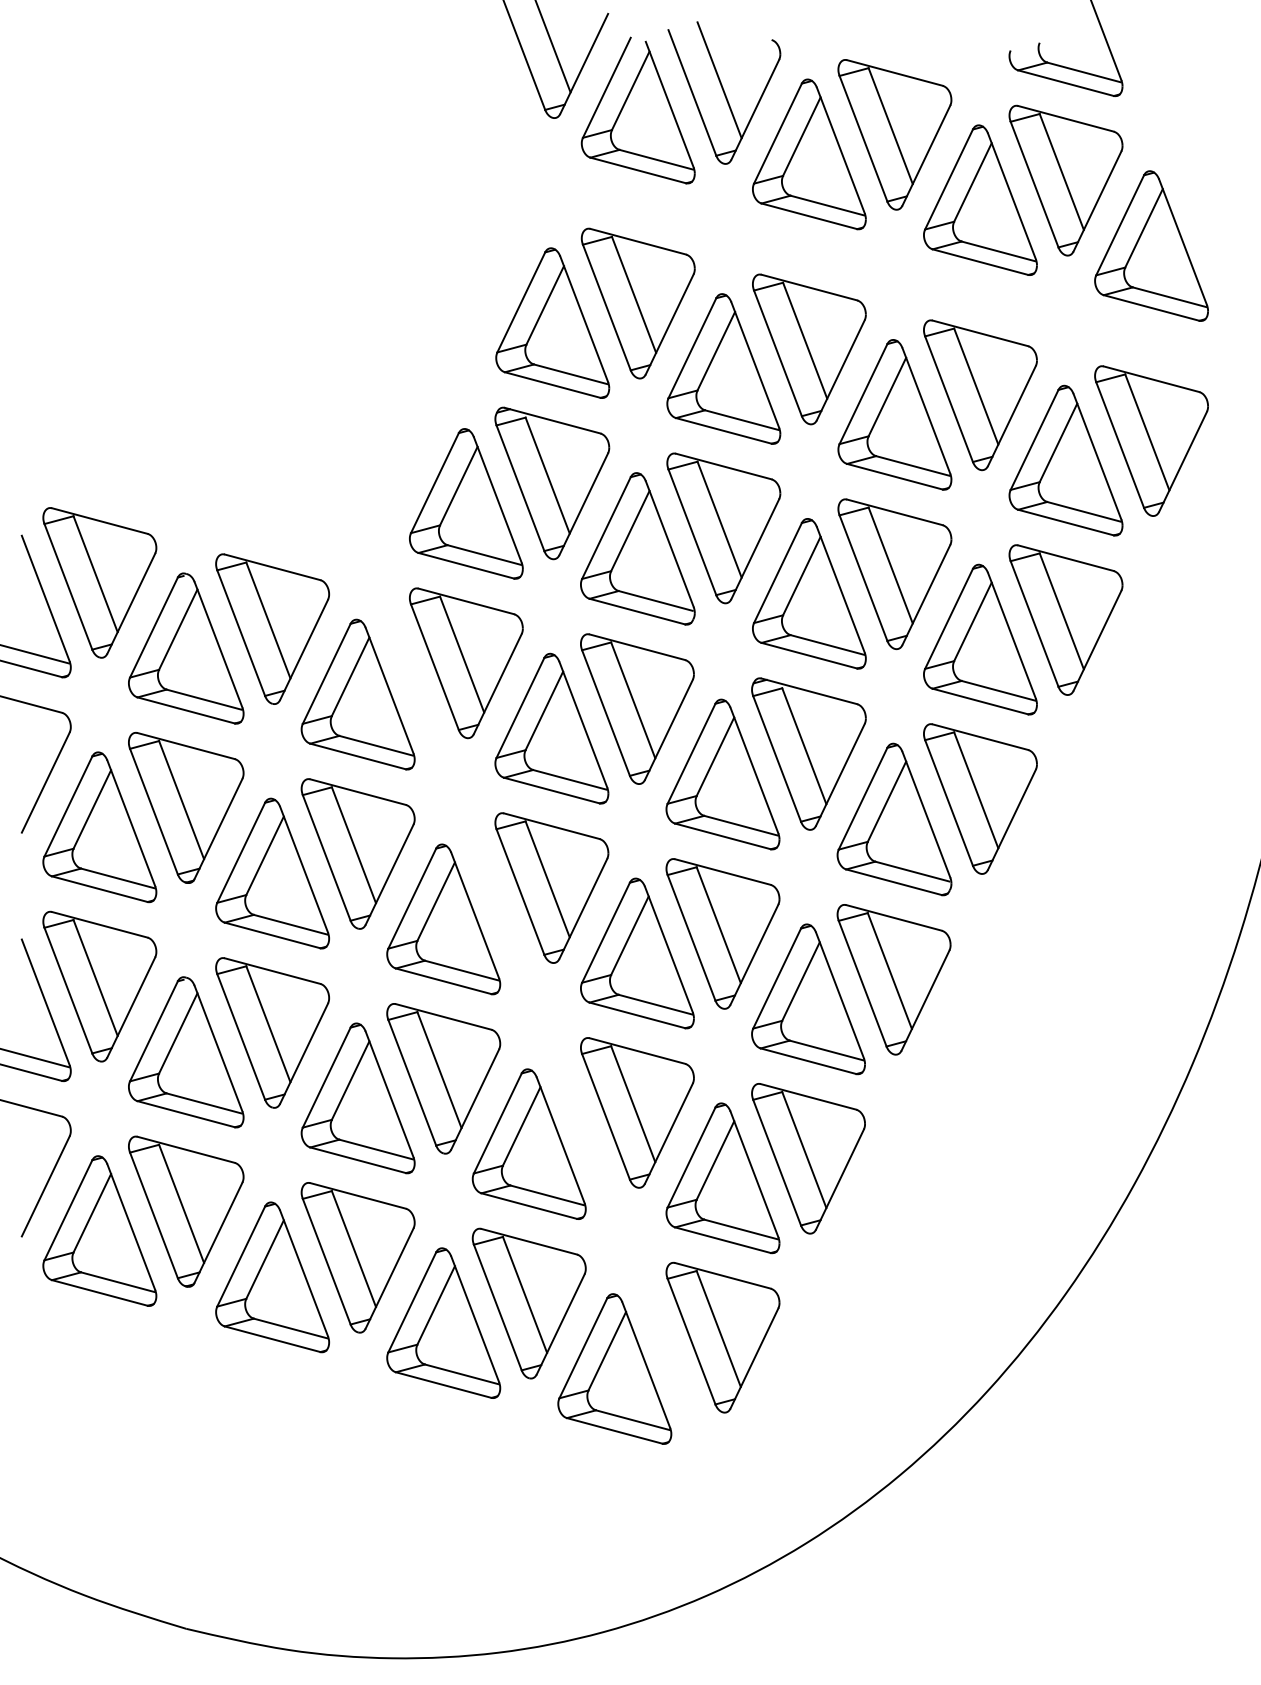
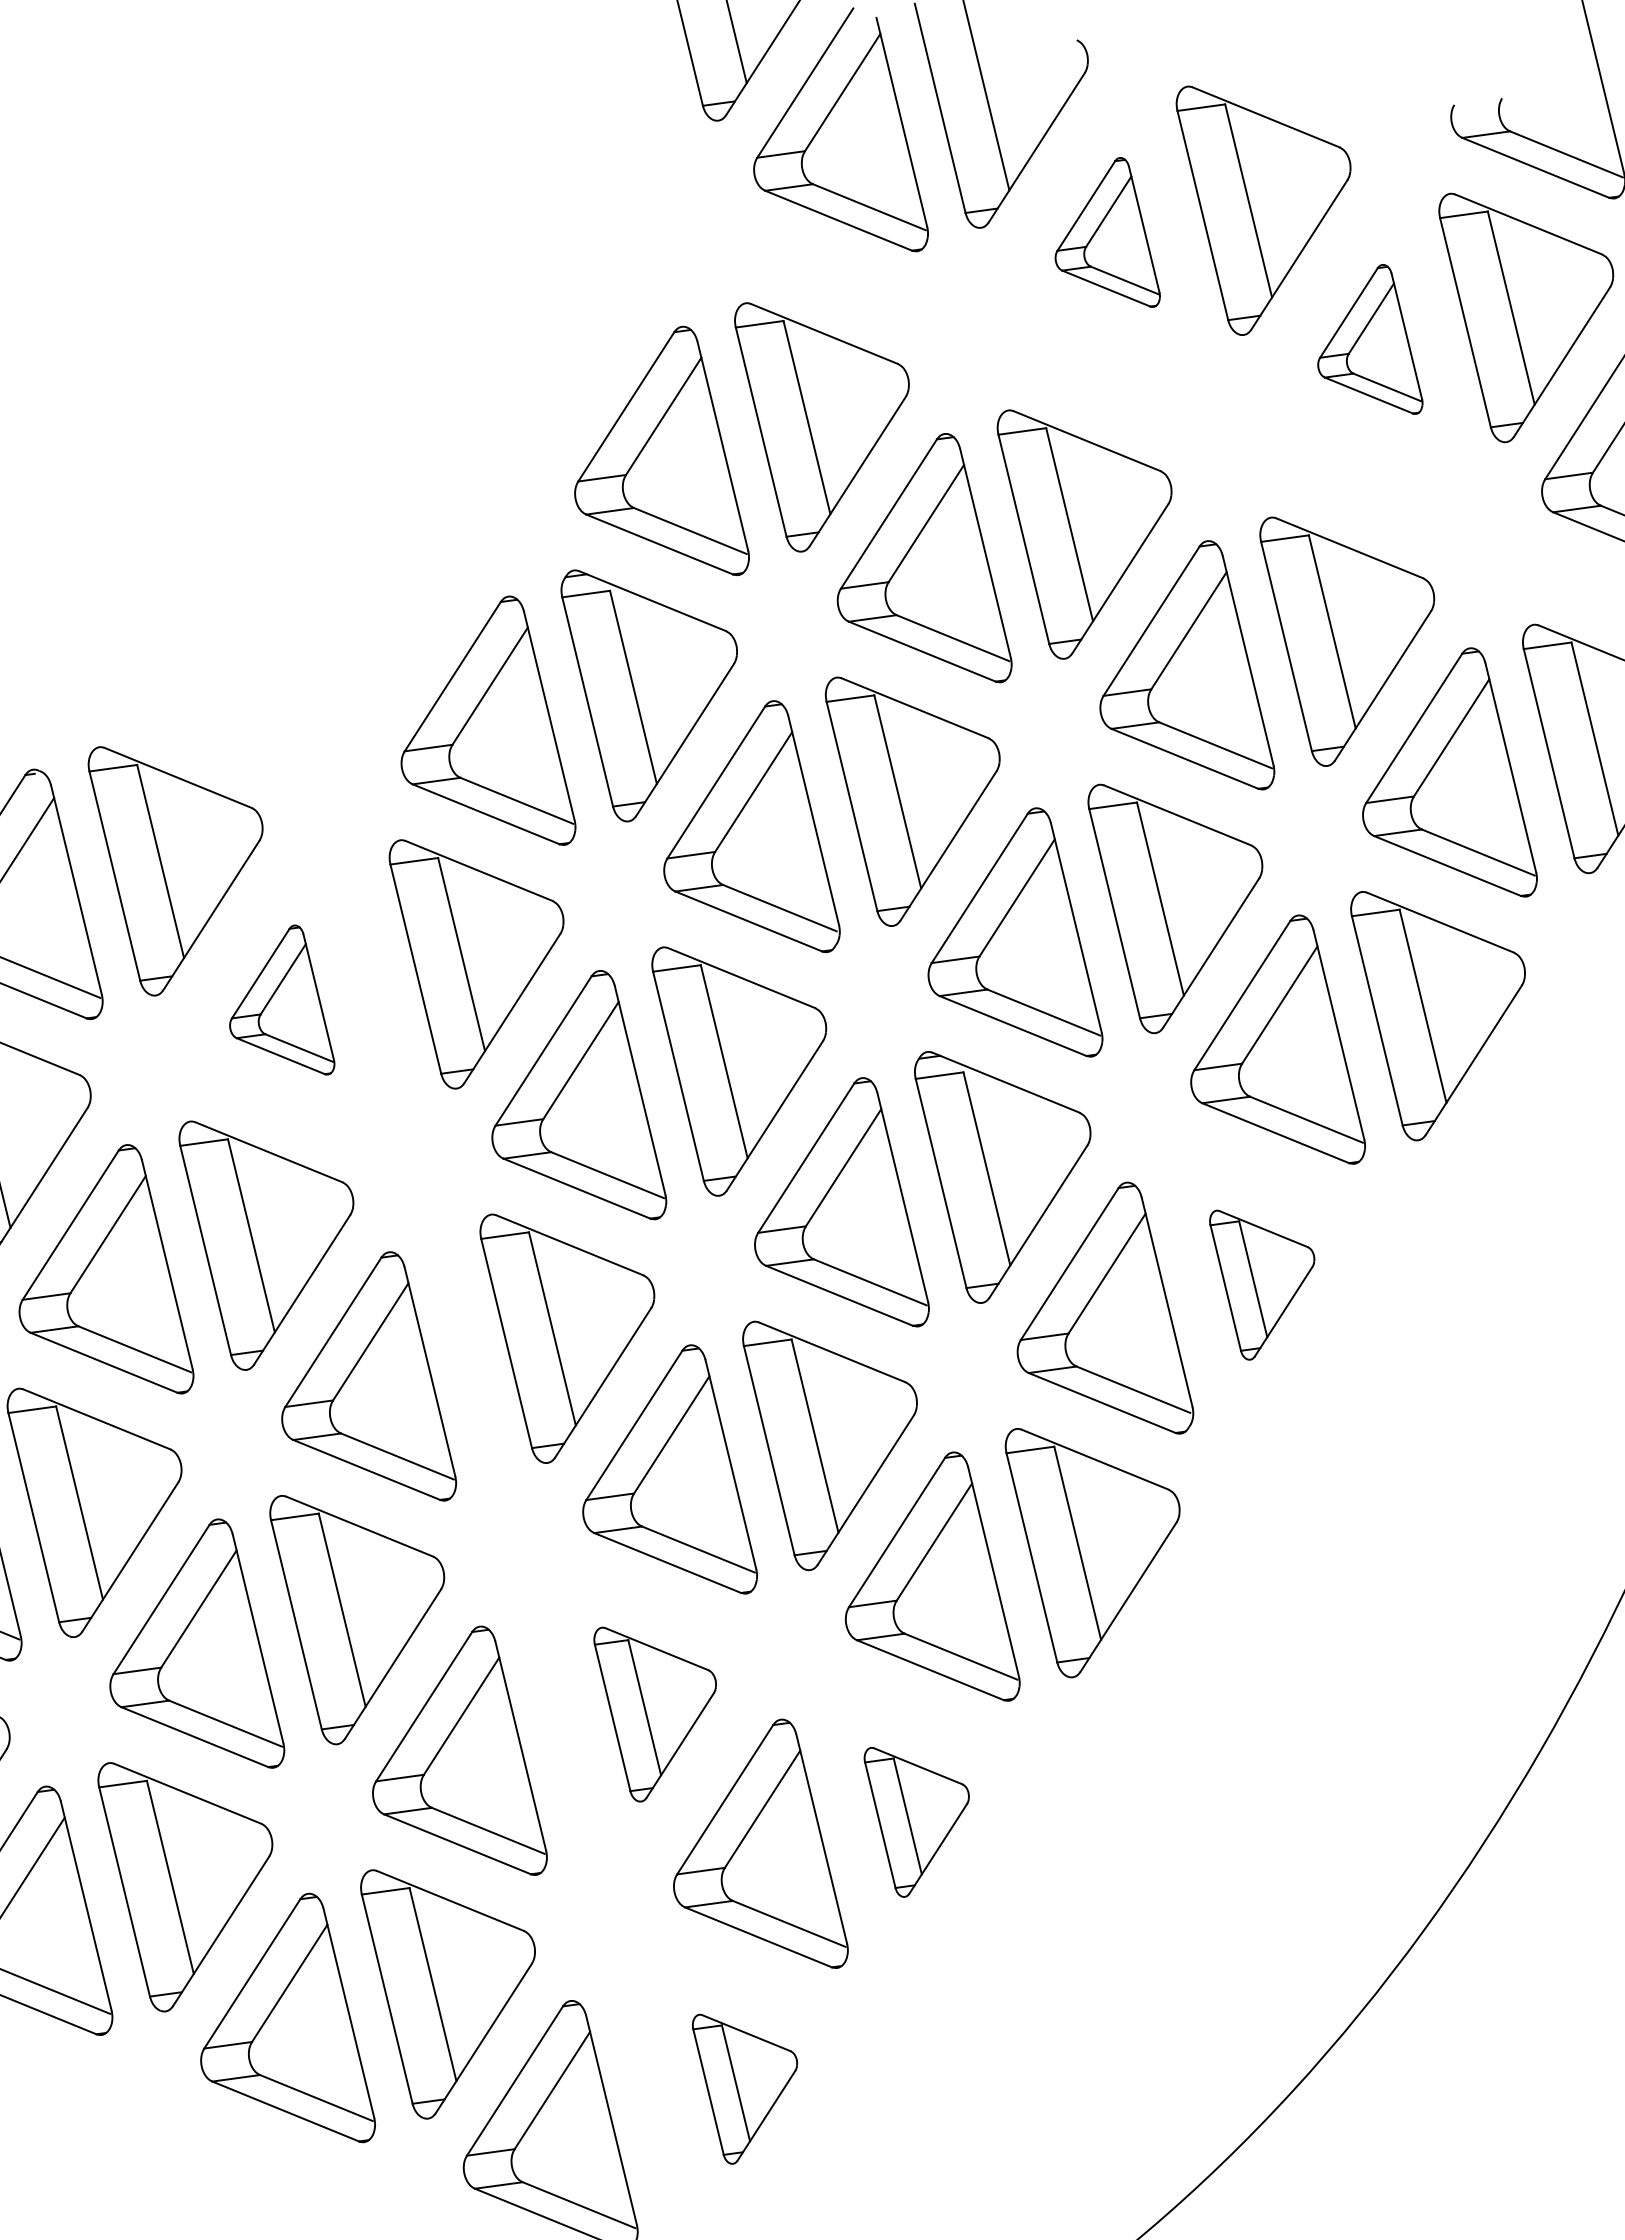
part: (809, 154) -> (1113, 229), size x0.6
part: (980, 199) -> (1376, 335), size x0.6
part: (357, 694) -> (287, 996), size x0.6
part: (980, 798) -> (1256, 1287), size x0.6
part: (637, 1112) -> (648, 1717), size x0.7
part: (808, 1158) -> (910, 1824), size x0.6
part: (722, 1337) -> (738, 2091), size x0.6

